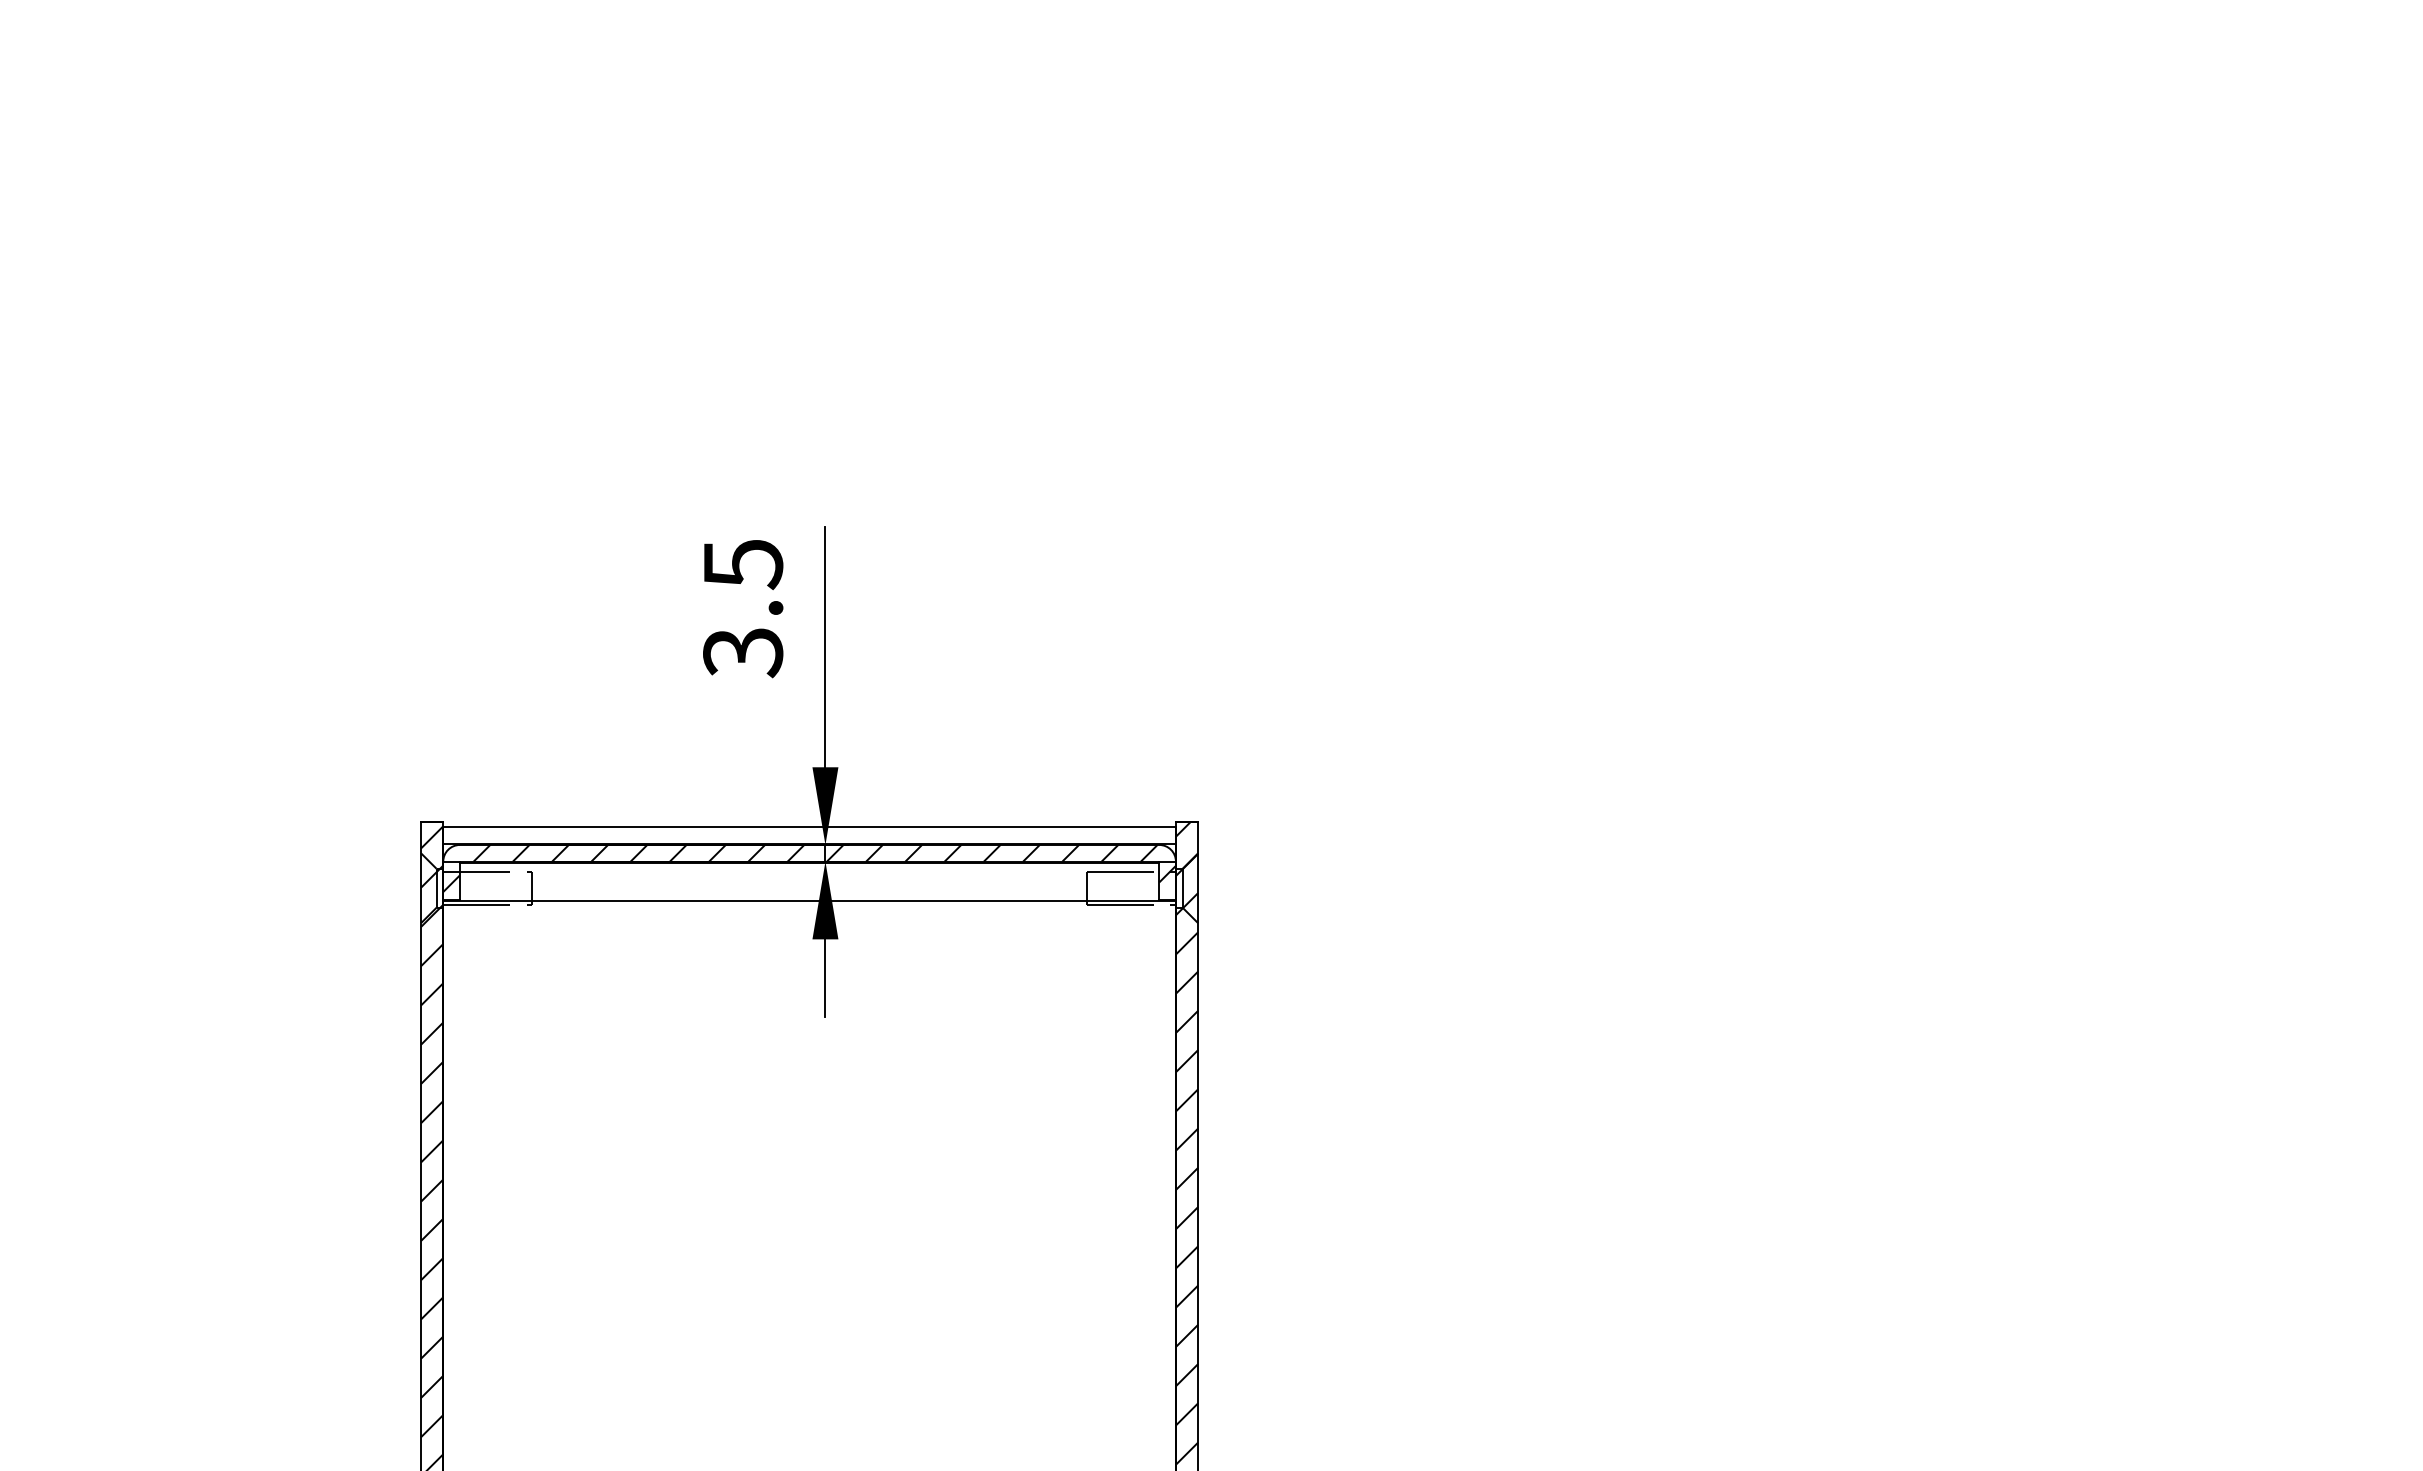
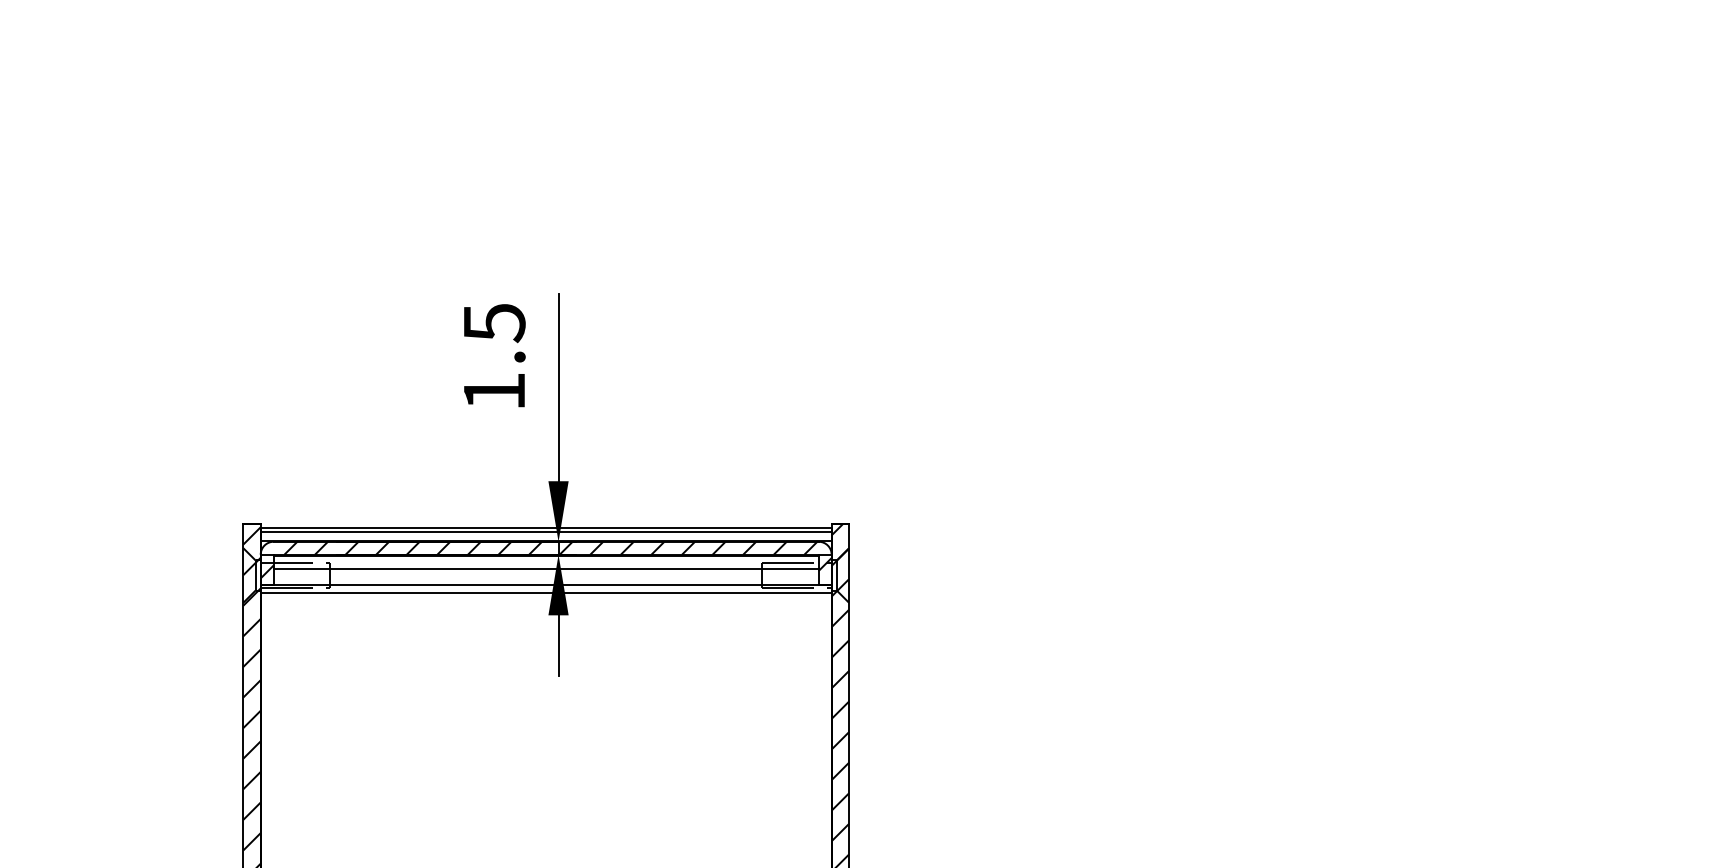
text: (743, 653) -> (494, 392), 3.5 -> 1.5
line: (809, 832) -> (546, 532), added
line: (809, 879) -> (546, 568), added
line: (809, 910) -> (546, 592), added

